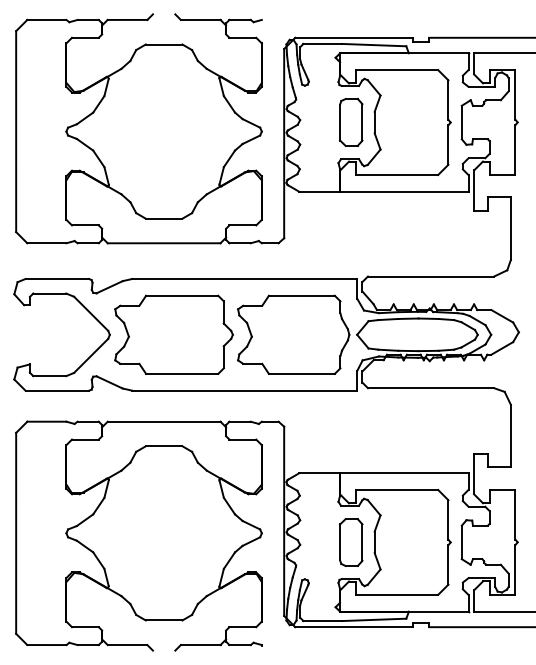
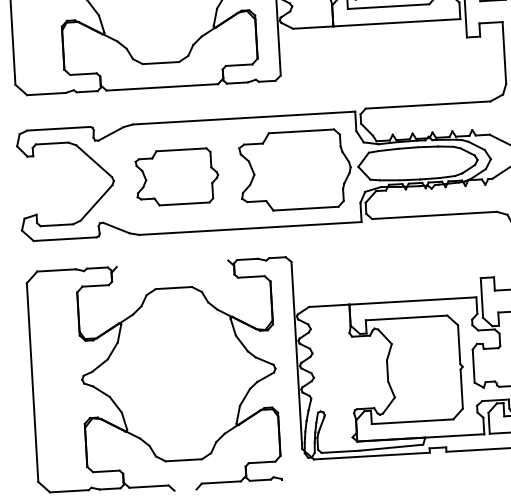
part: (173, 334) -> (176, 177), size x0.7
line: (163, 421) -> (171, 263), removed
part: (351, 542) -> (364, 372), removed

